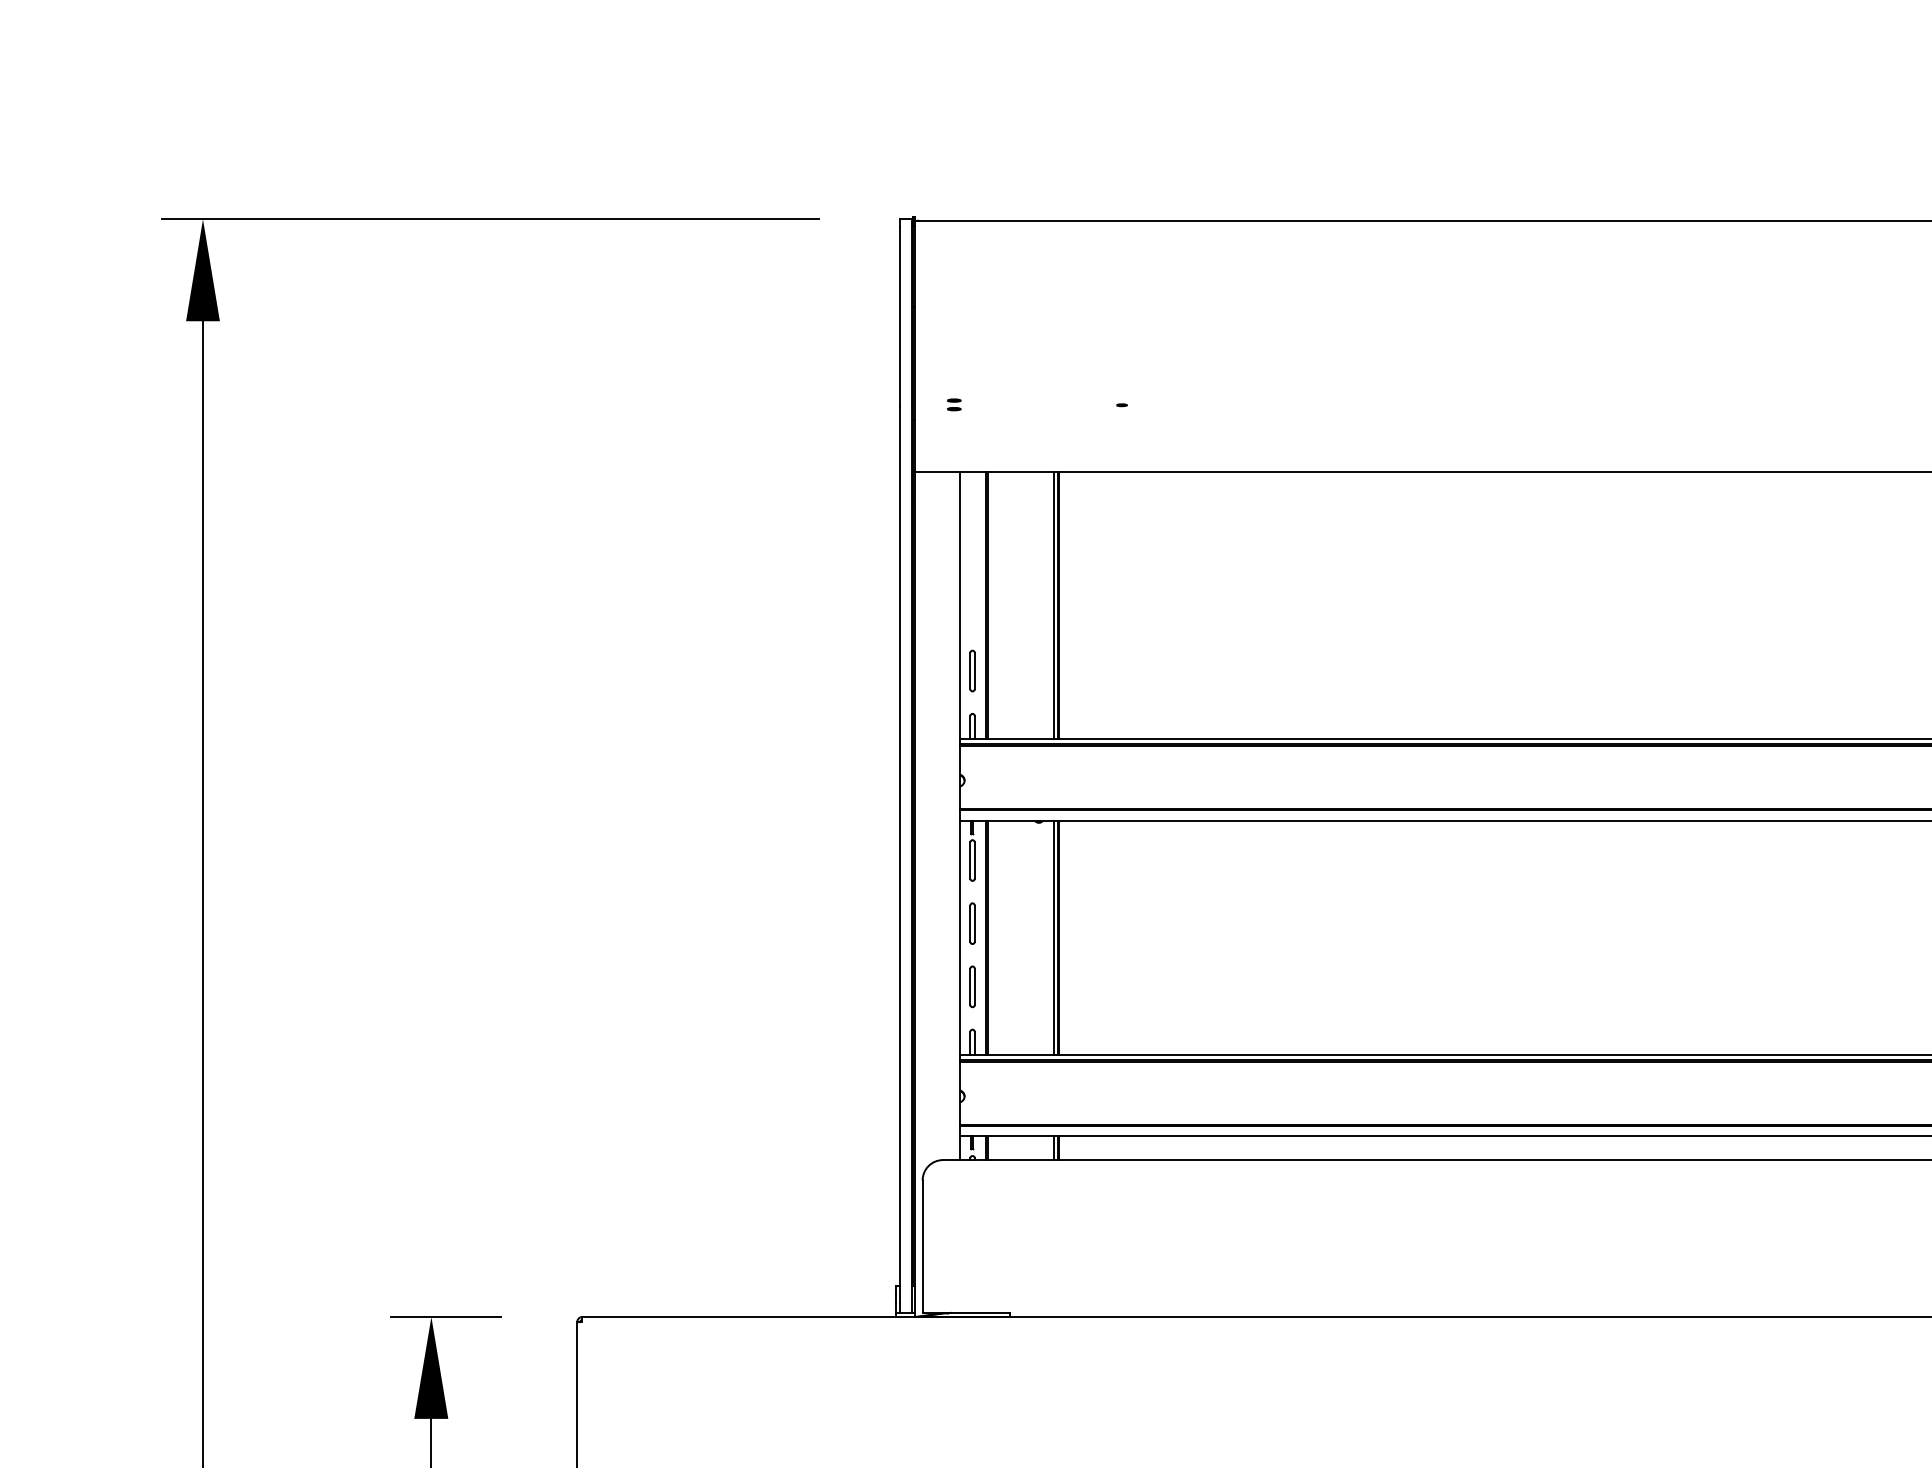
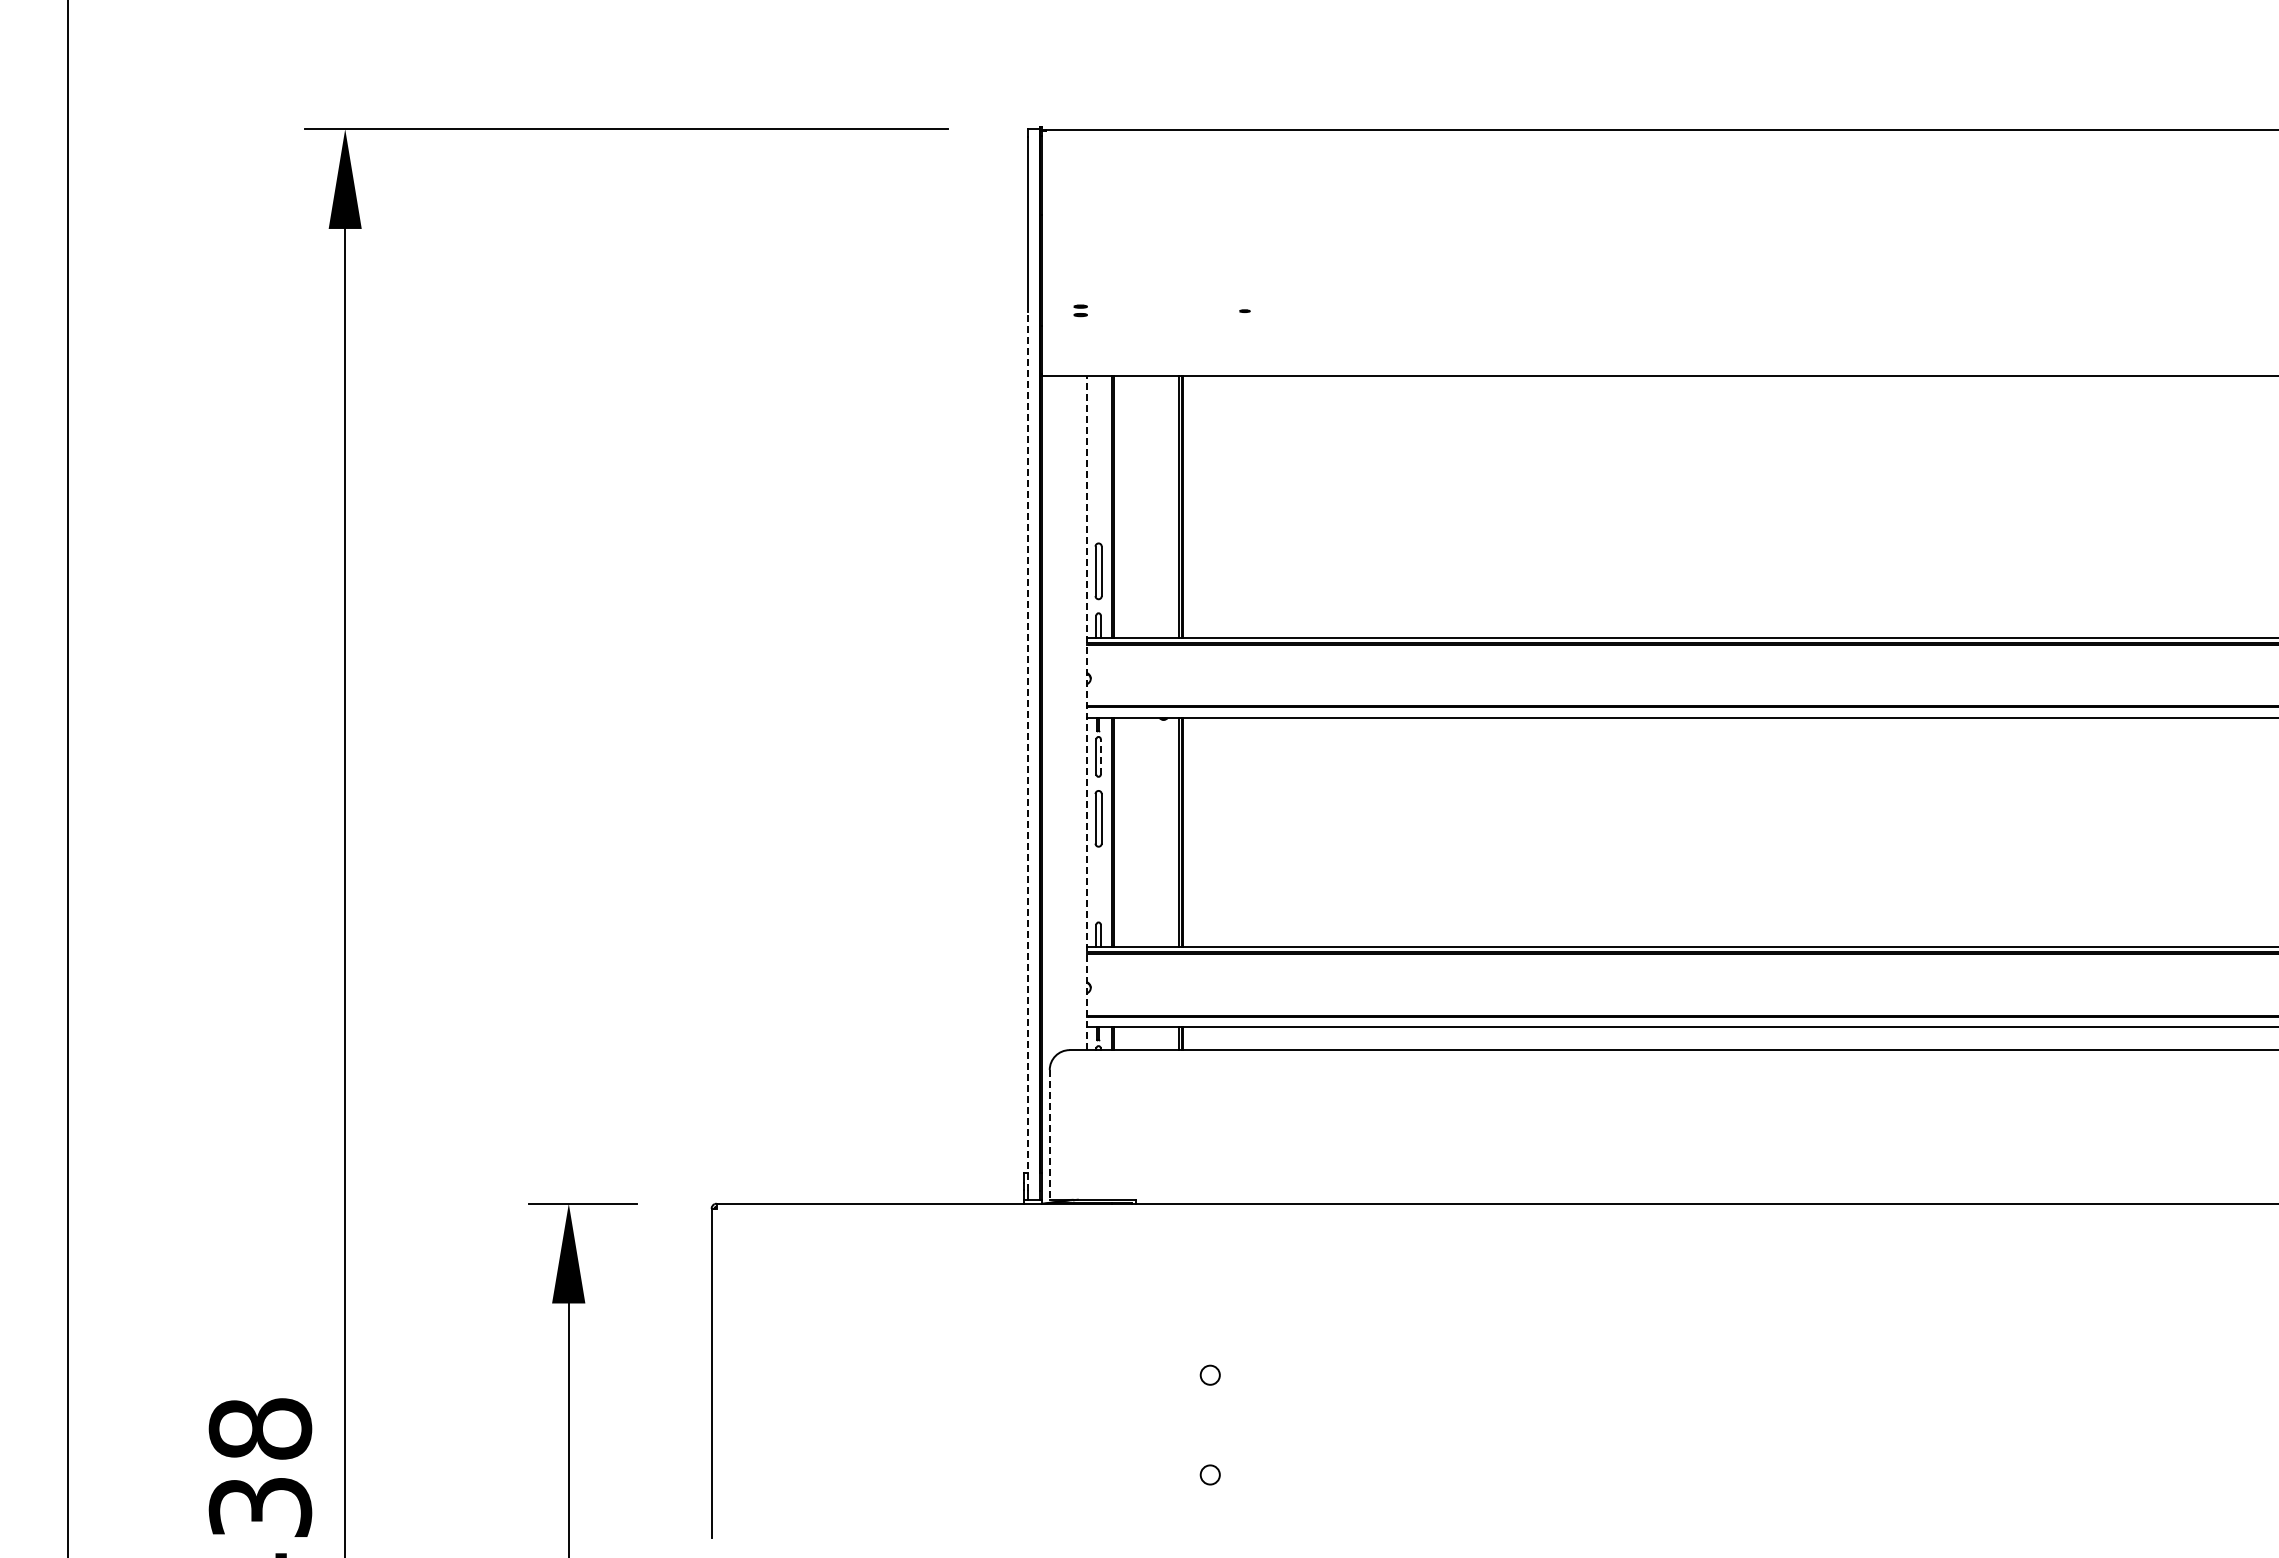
part: (972, 671) -> (1098, 571), size x1.4
line: (960, 815) -> (1086, 712), solid -> dashed
line: (899, 854) -> (1027, 750), solid -> dashed
line: (974, 860) -> (1100, 756), solid -> dashed
part: (972, 923) -> (1098, 818), size x1.4
part: (972, 986) -> (1098, 880), removed
line: (922, 1246) -> (1049, 1134), solid -> dashed

